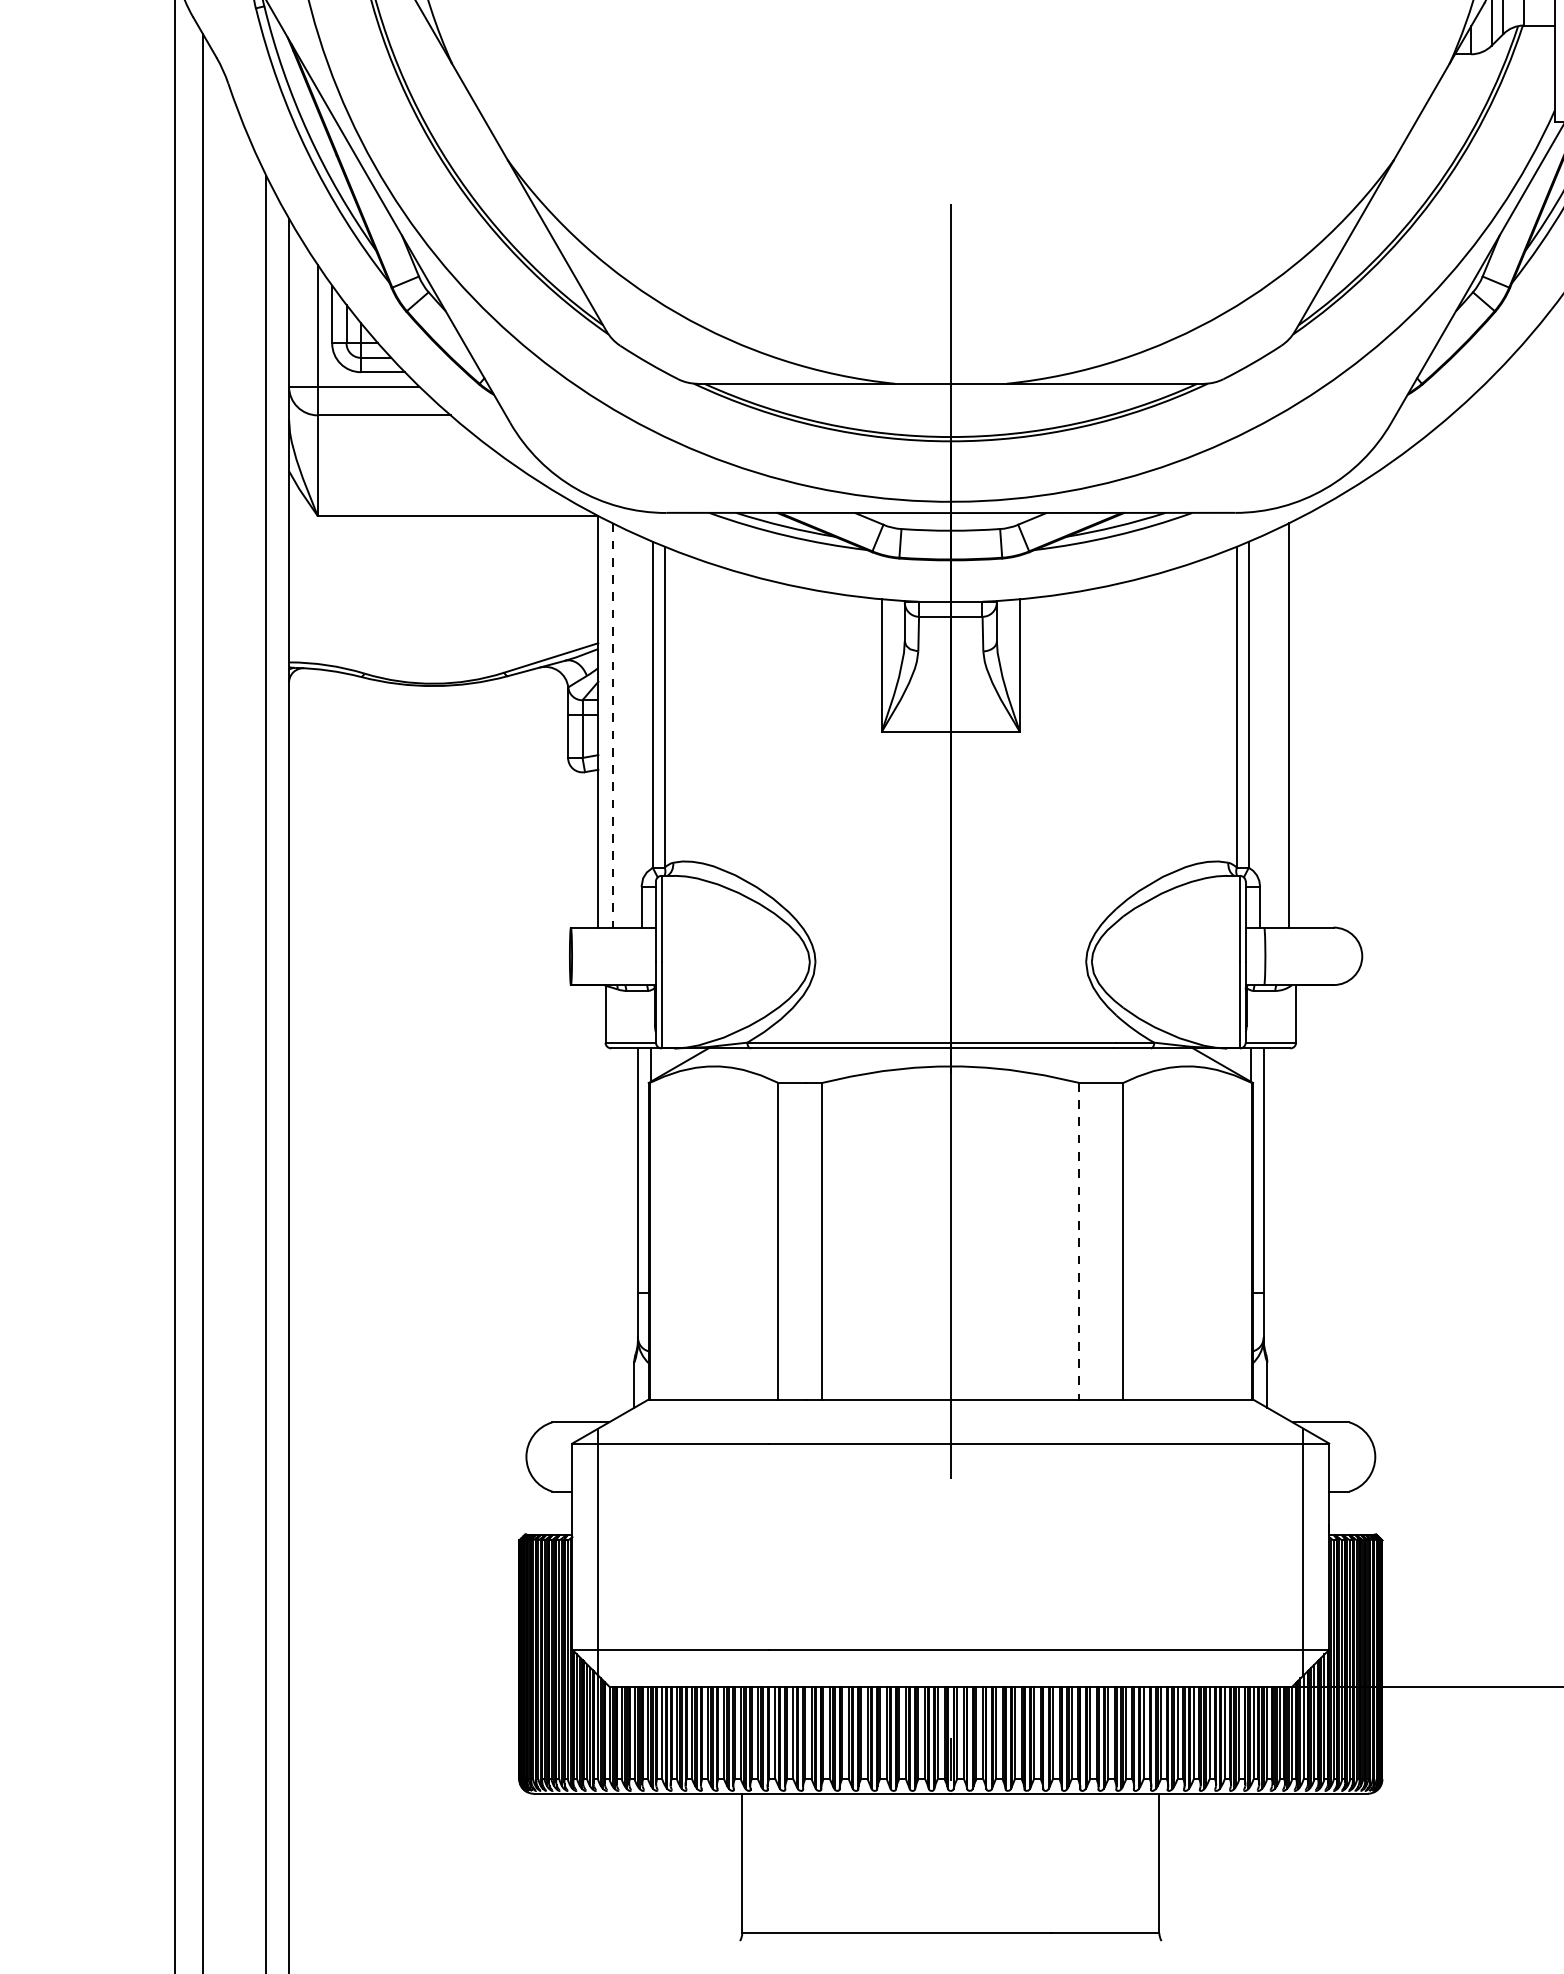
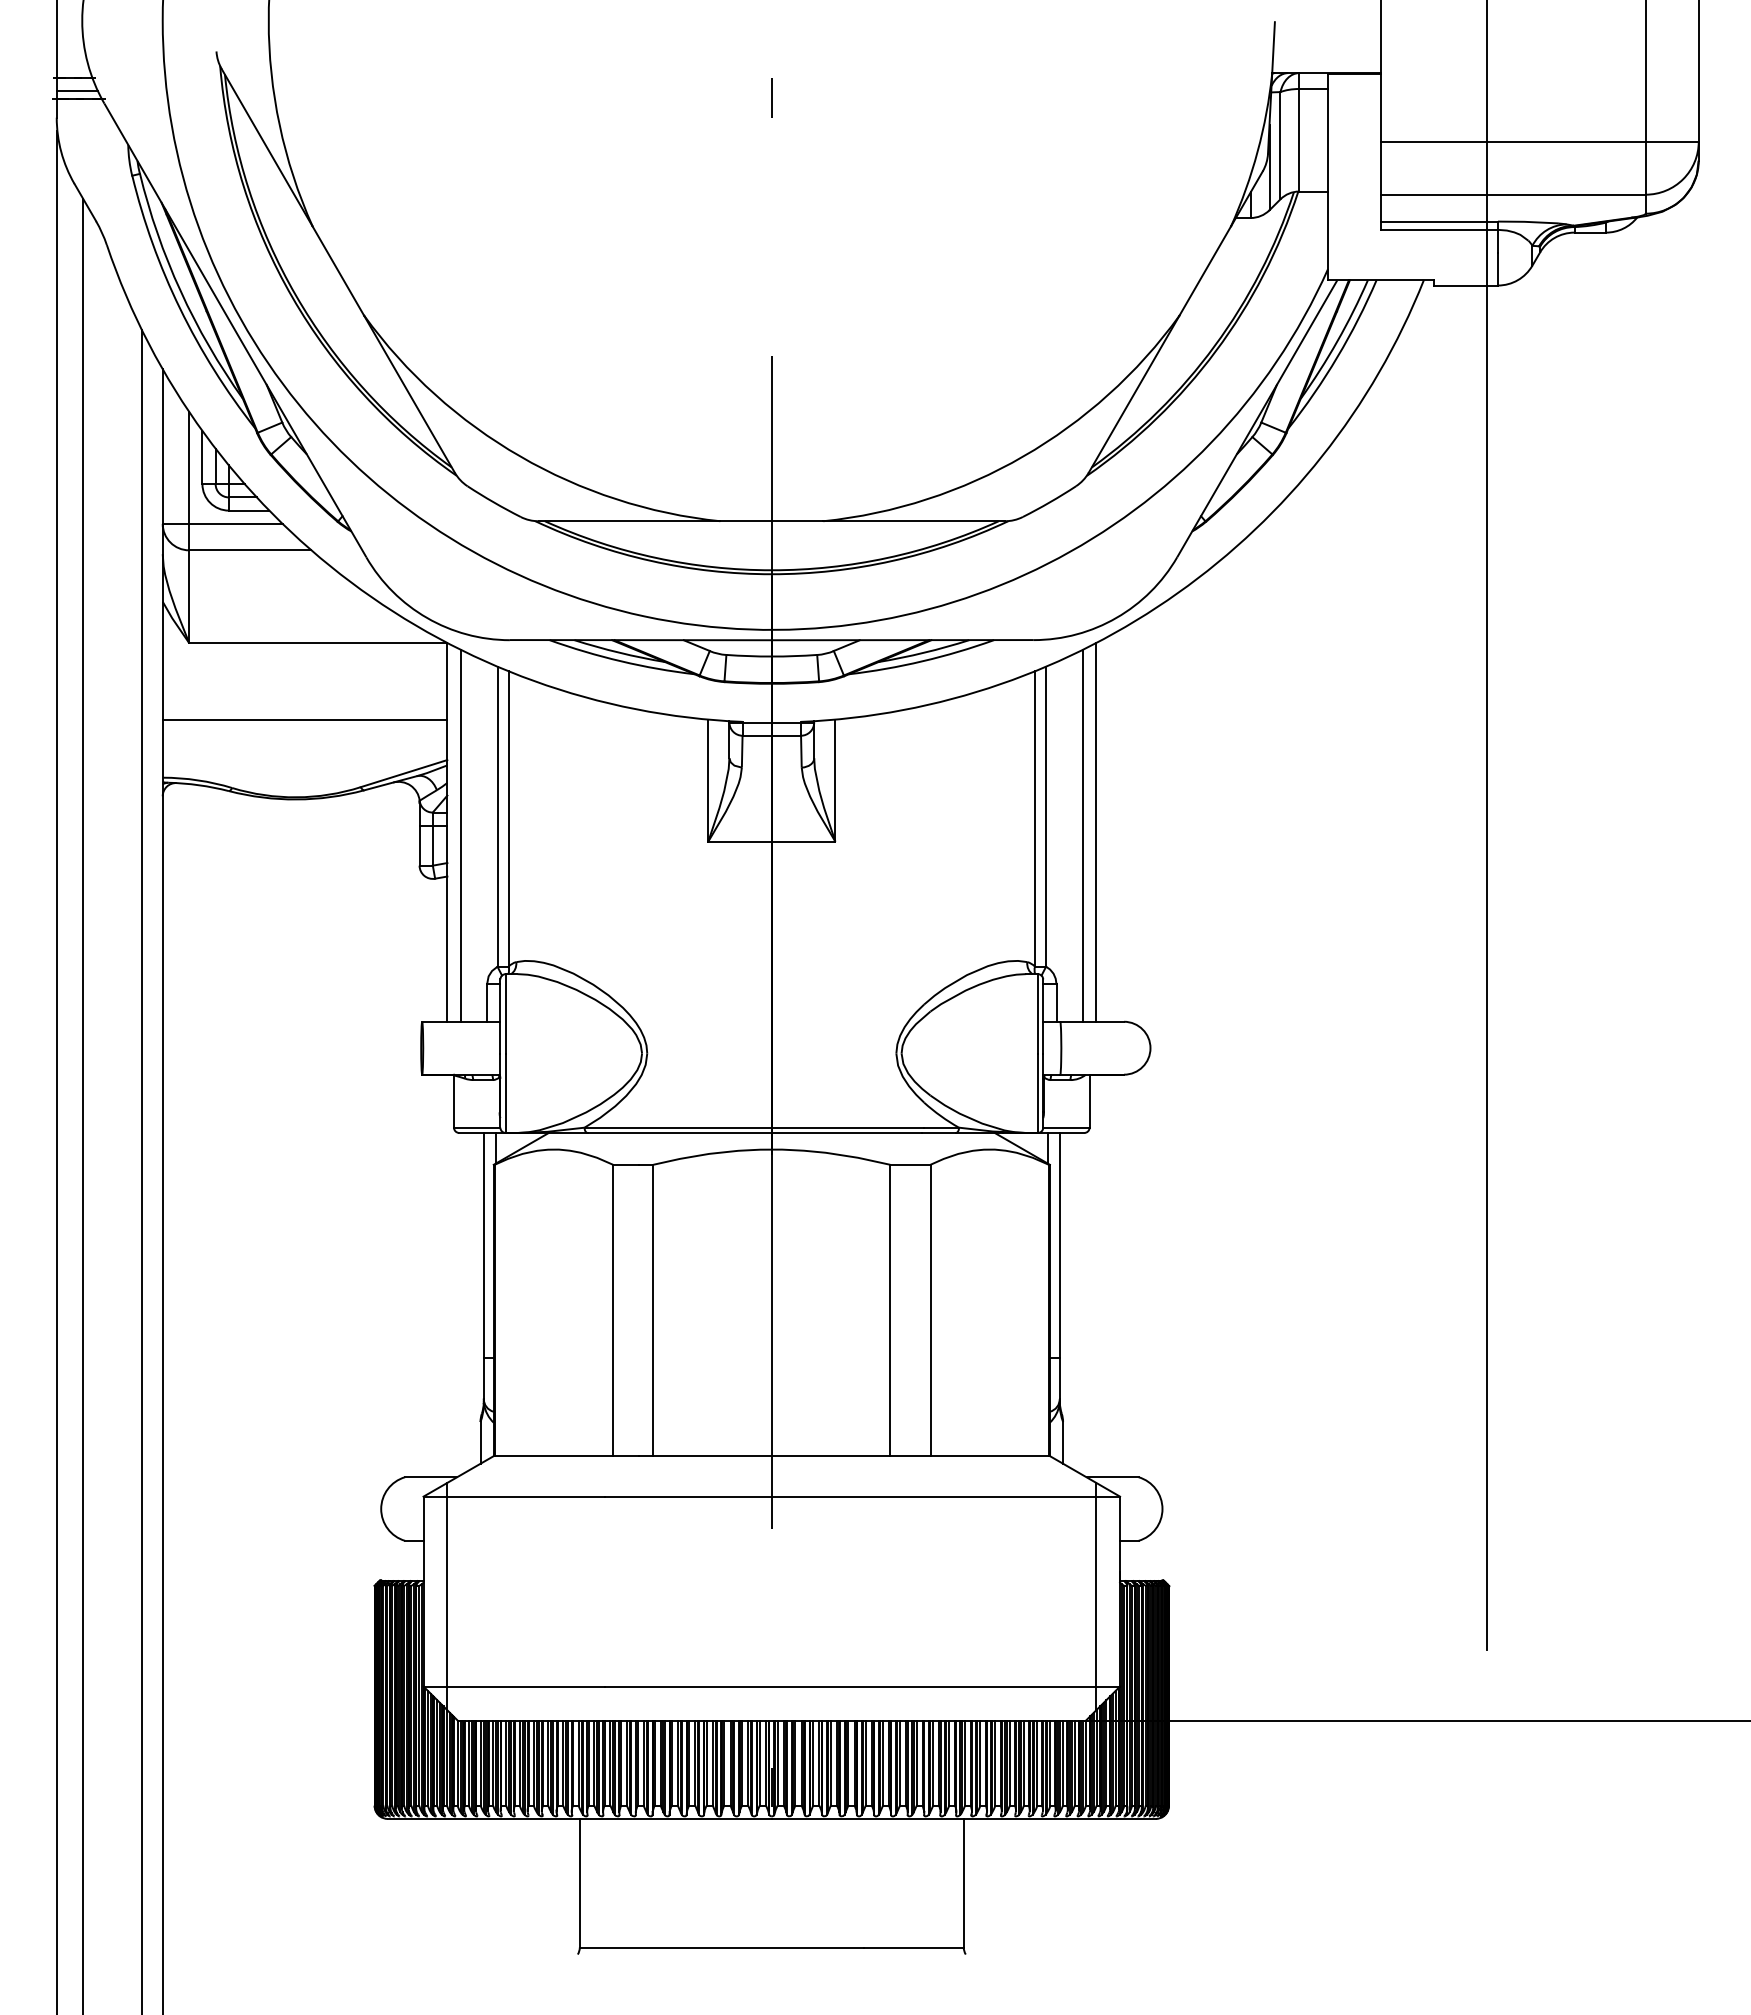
line: (443, 599) -> (304, 719), added
line: (1303, 721) -> (1096, 832), added
line: (612, 725) -> (460, 835), dashed -> solid
line: (1079, 1241) -> (890, 1310), dashed -> solid

